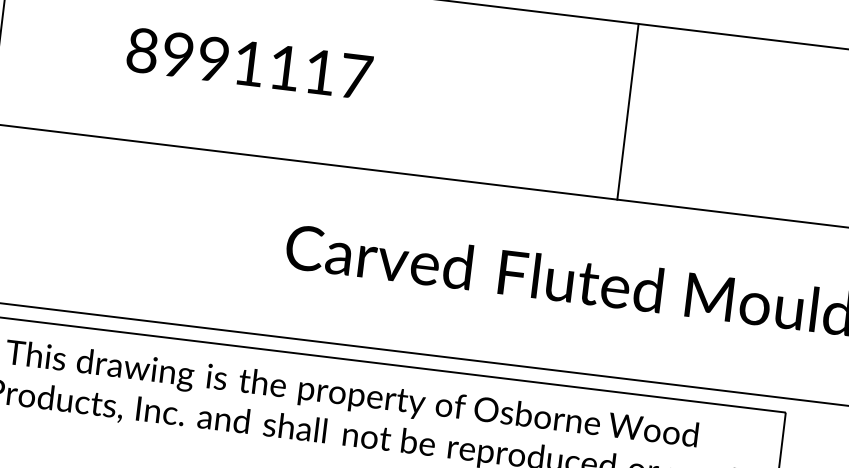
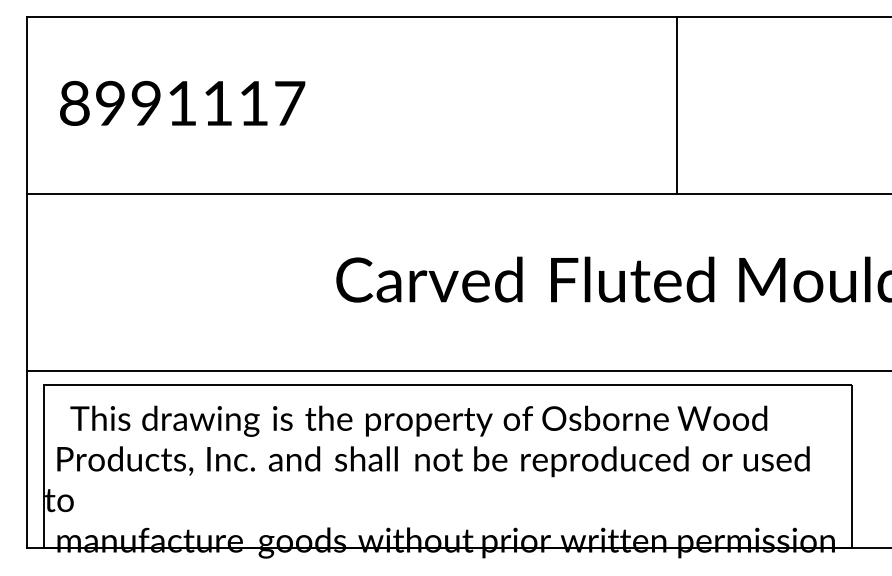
text: (249, 62) -> (182, 102), moved
line: (627, 111) -> (676, 105), moved

